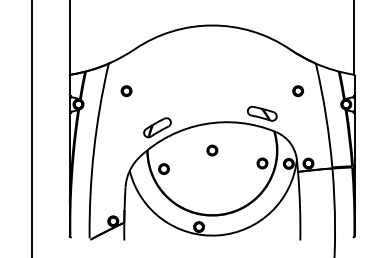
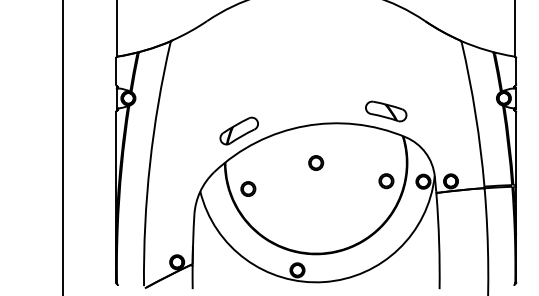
part: (126, 91) -> (195, 80), removed
part: (297, 91) -> (435, 80), removed

